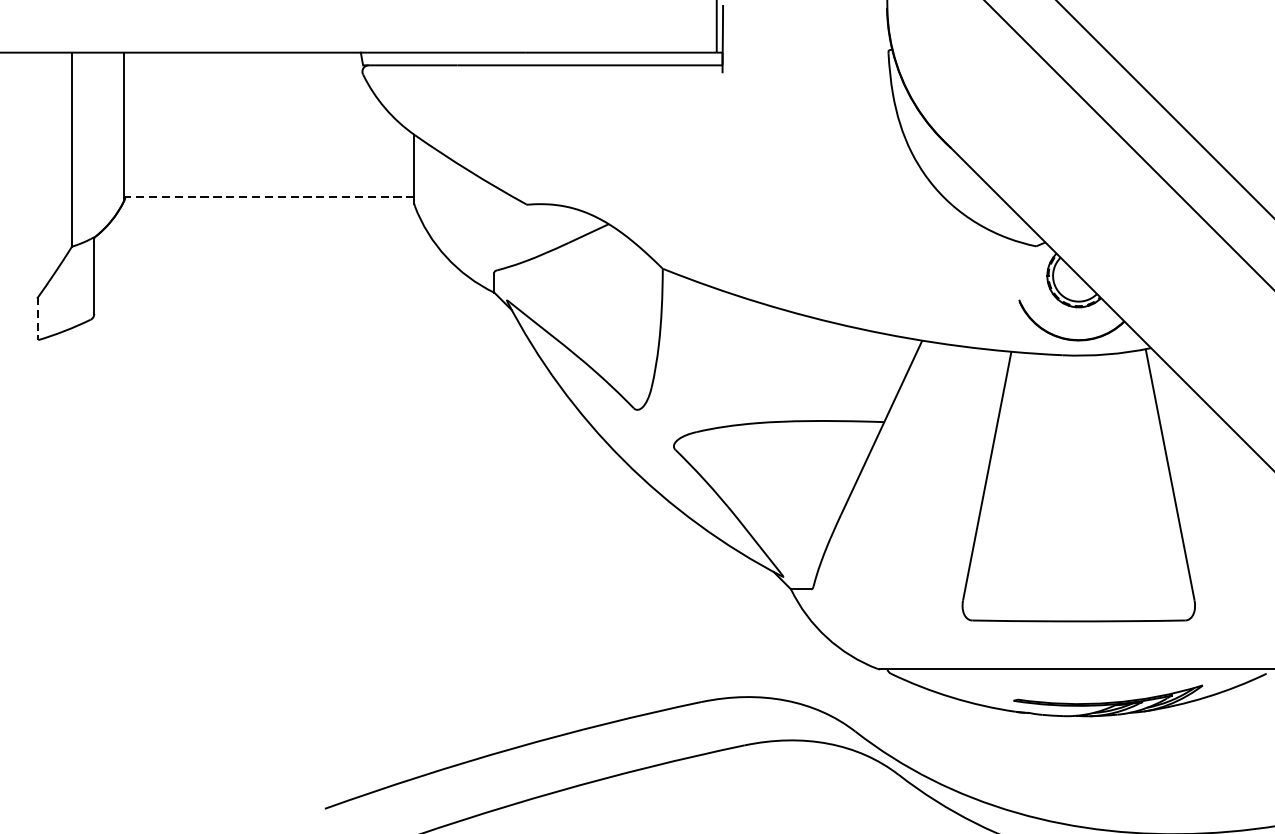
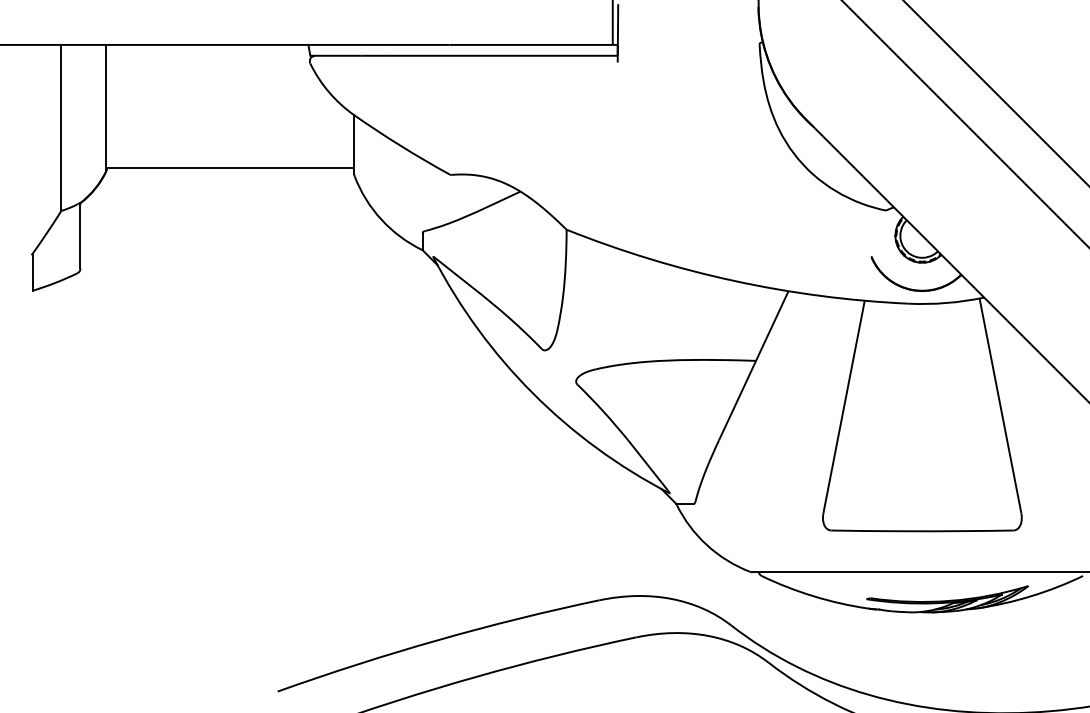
line: (268, 195) -> (229, 167), dashed -> solid
line: (38, 318) -> (32, 272), dashed -> solid

